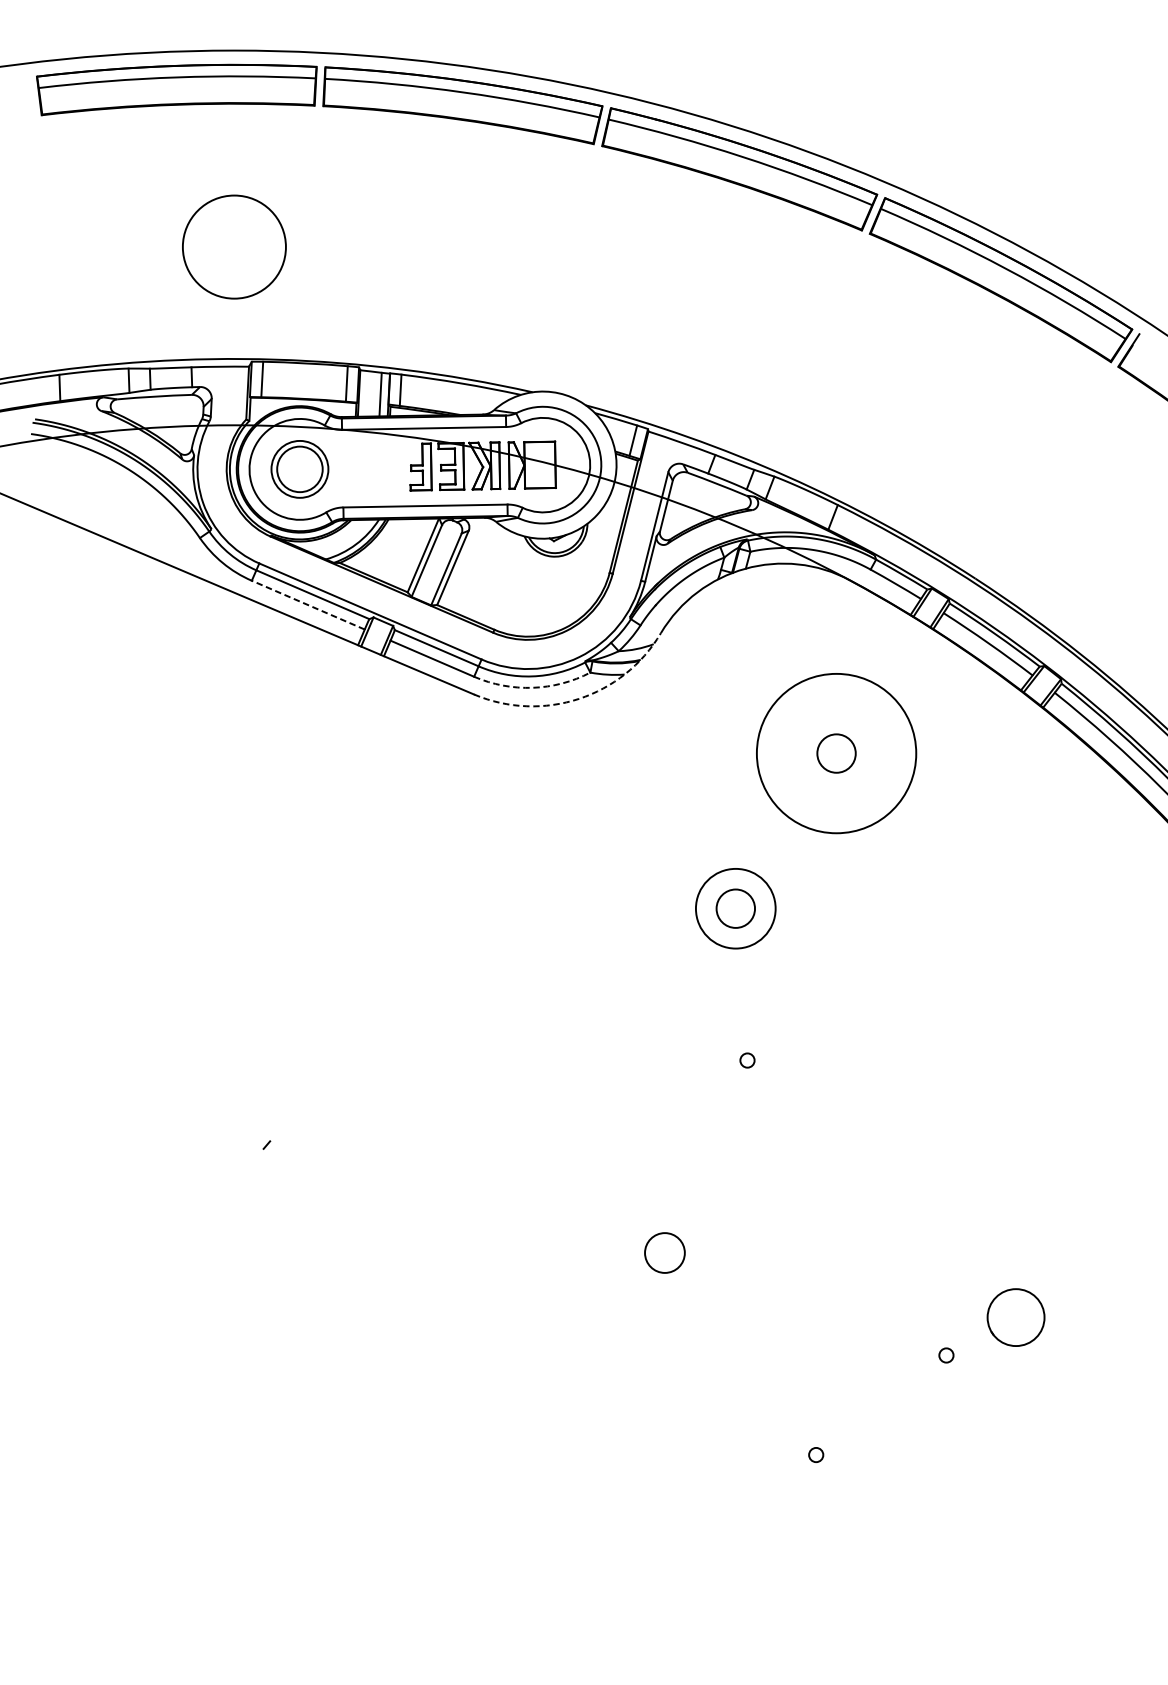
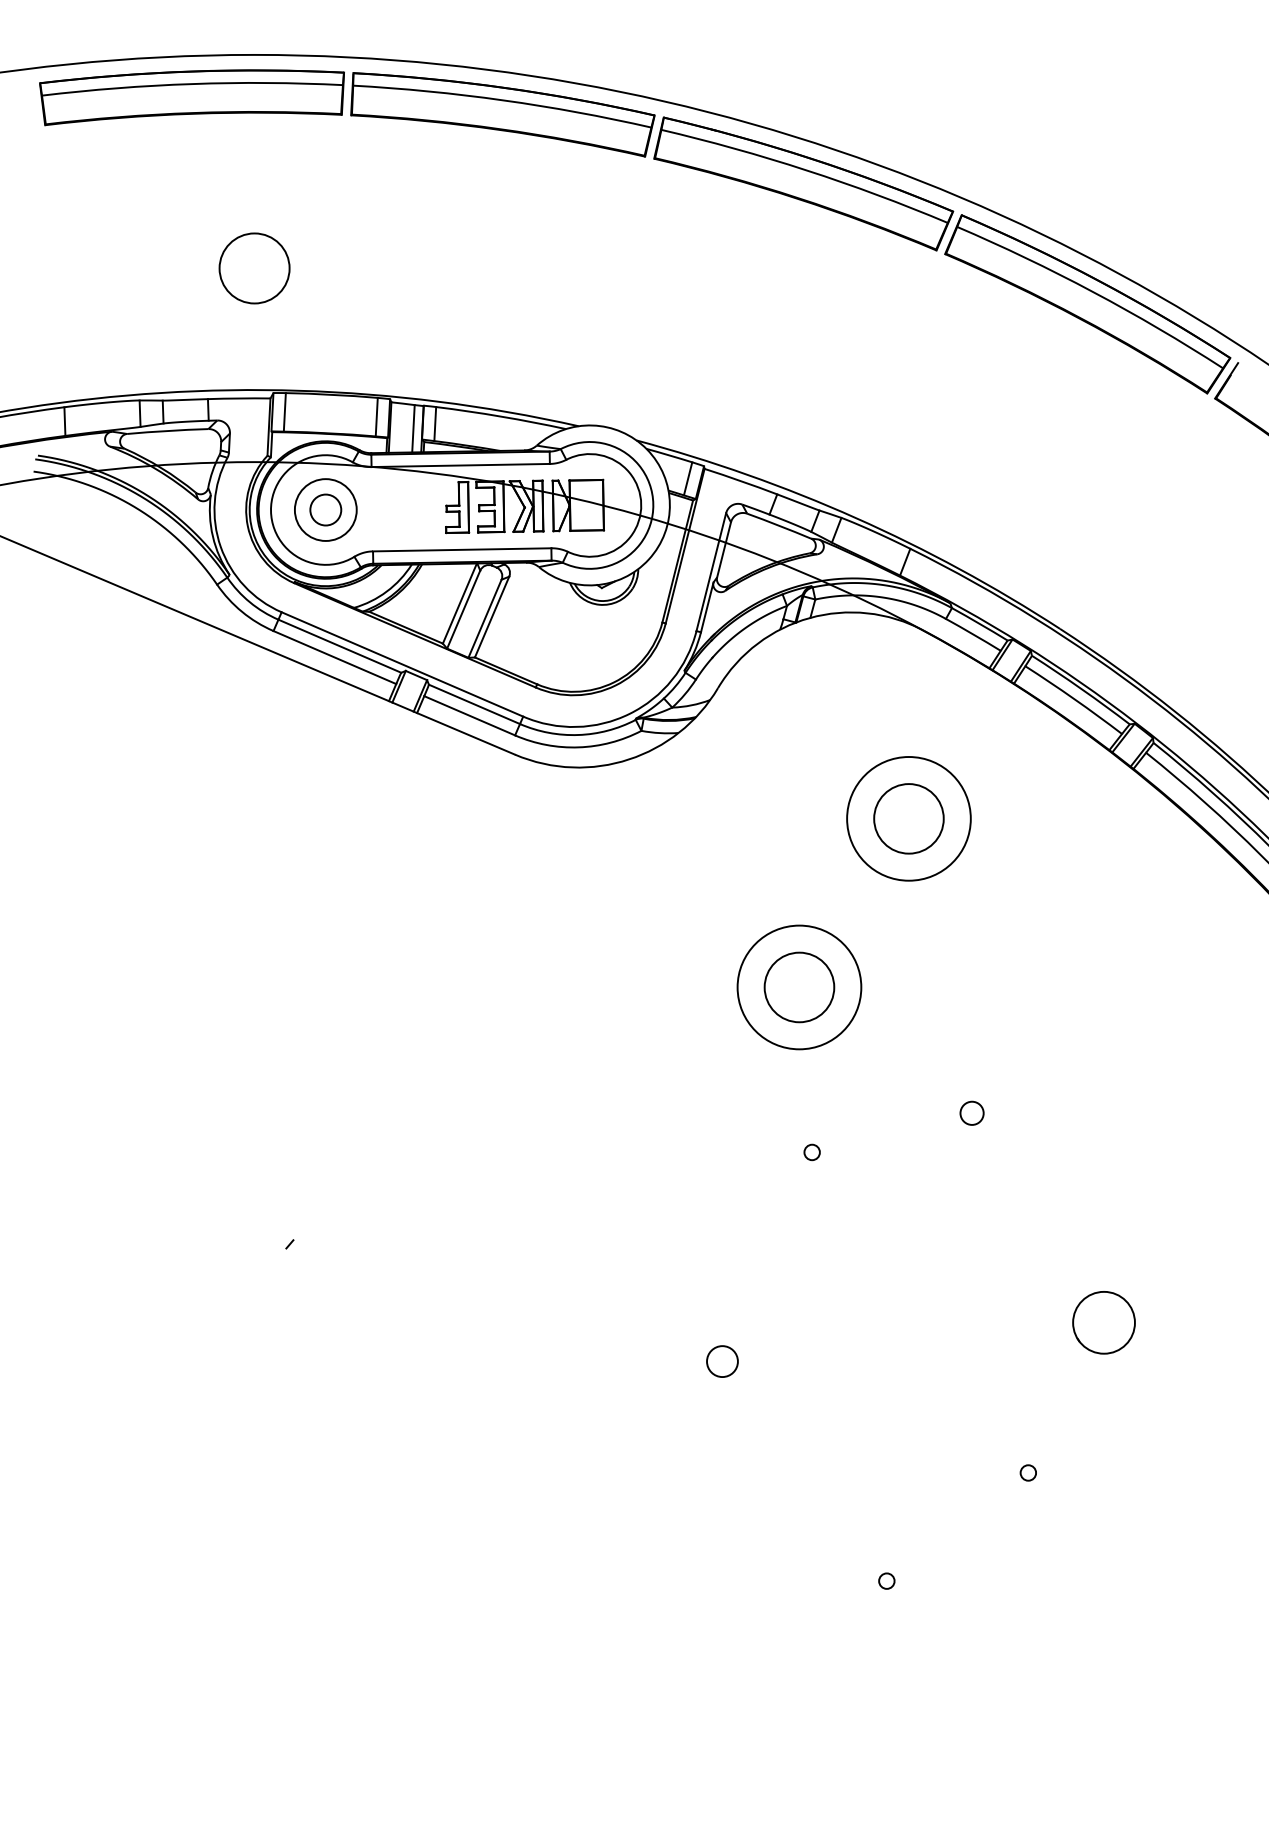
circle: (234, 247) -> (254, 268), size x0.62
circle: (299, 468) -> (325, 509), size x0.62
line: (307, 605) -> (334, 657), dashed -> solid
arc: (532, 687) -> (578, 747), dashed -> solid
arc: (579, 698) -> (629, 759), dashed -> solid
circle: (836, 753) -> (908, 818), size x0.71
circle: (836, 753) -> (908, 818), size x1.67
circle: (735, 908) -> (799, 987), size x1.43
circle: (735, 908) -> (799, 987), size x1.67
circle: (894, 1023) -> (971, 1112), added
circle: (664, 1252) -> (722, 1361), size x0.71
circle: (1015, 1317) -> (1103, 1322), moved

